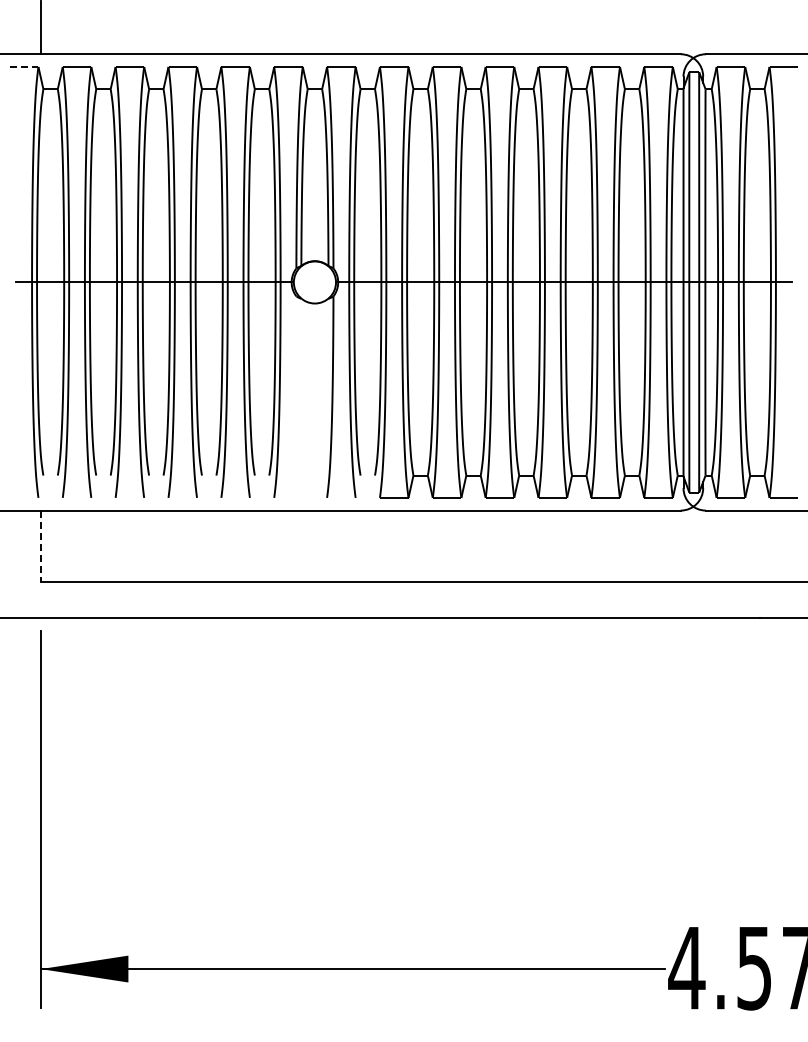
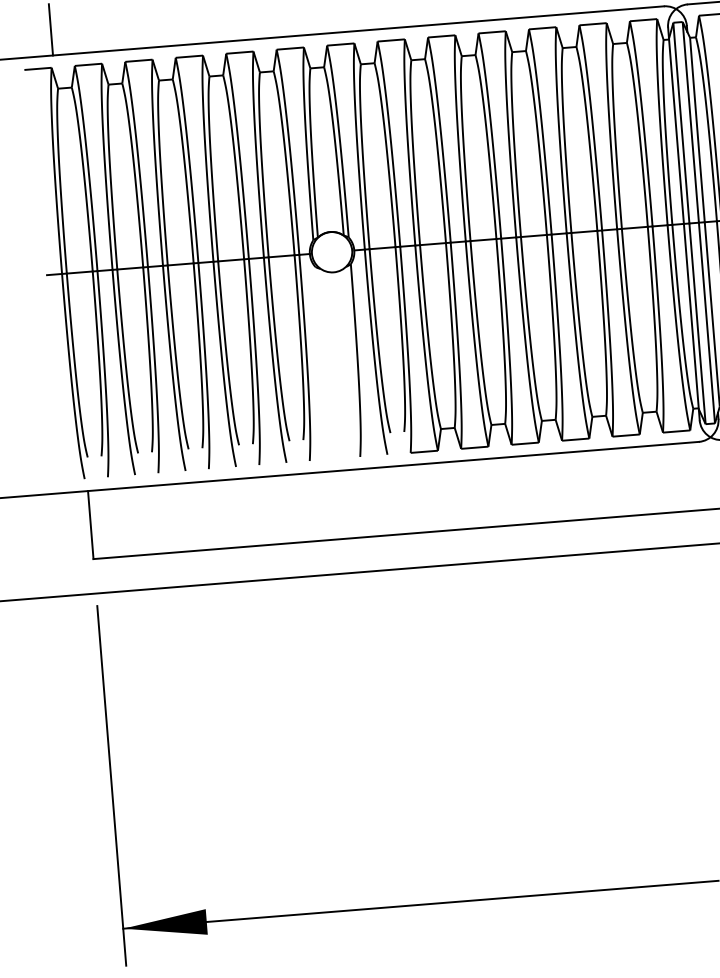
line: (24, 66) -> (38, 68), dashed -> solid
line: (40, 546) -> (90, 525), dashed -> solid

